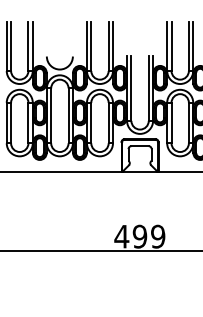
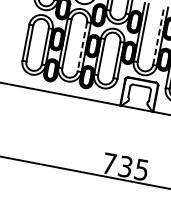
line: (148, 88) -> (158, 36), solid -> dashed
line: (68, 116) -> (82, 47), solid -> dashed
text: (139, 236) -> (125, 166), 499 -> 735

